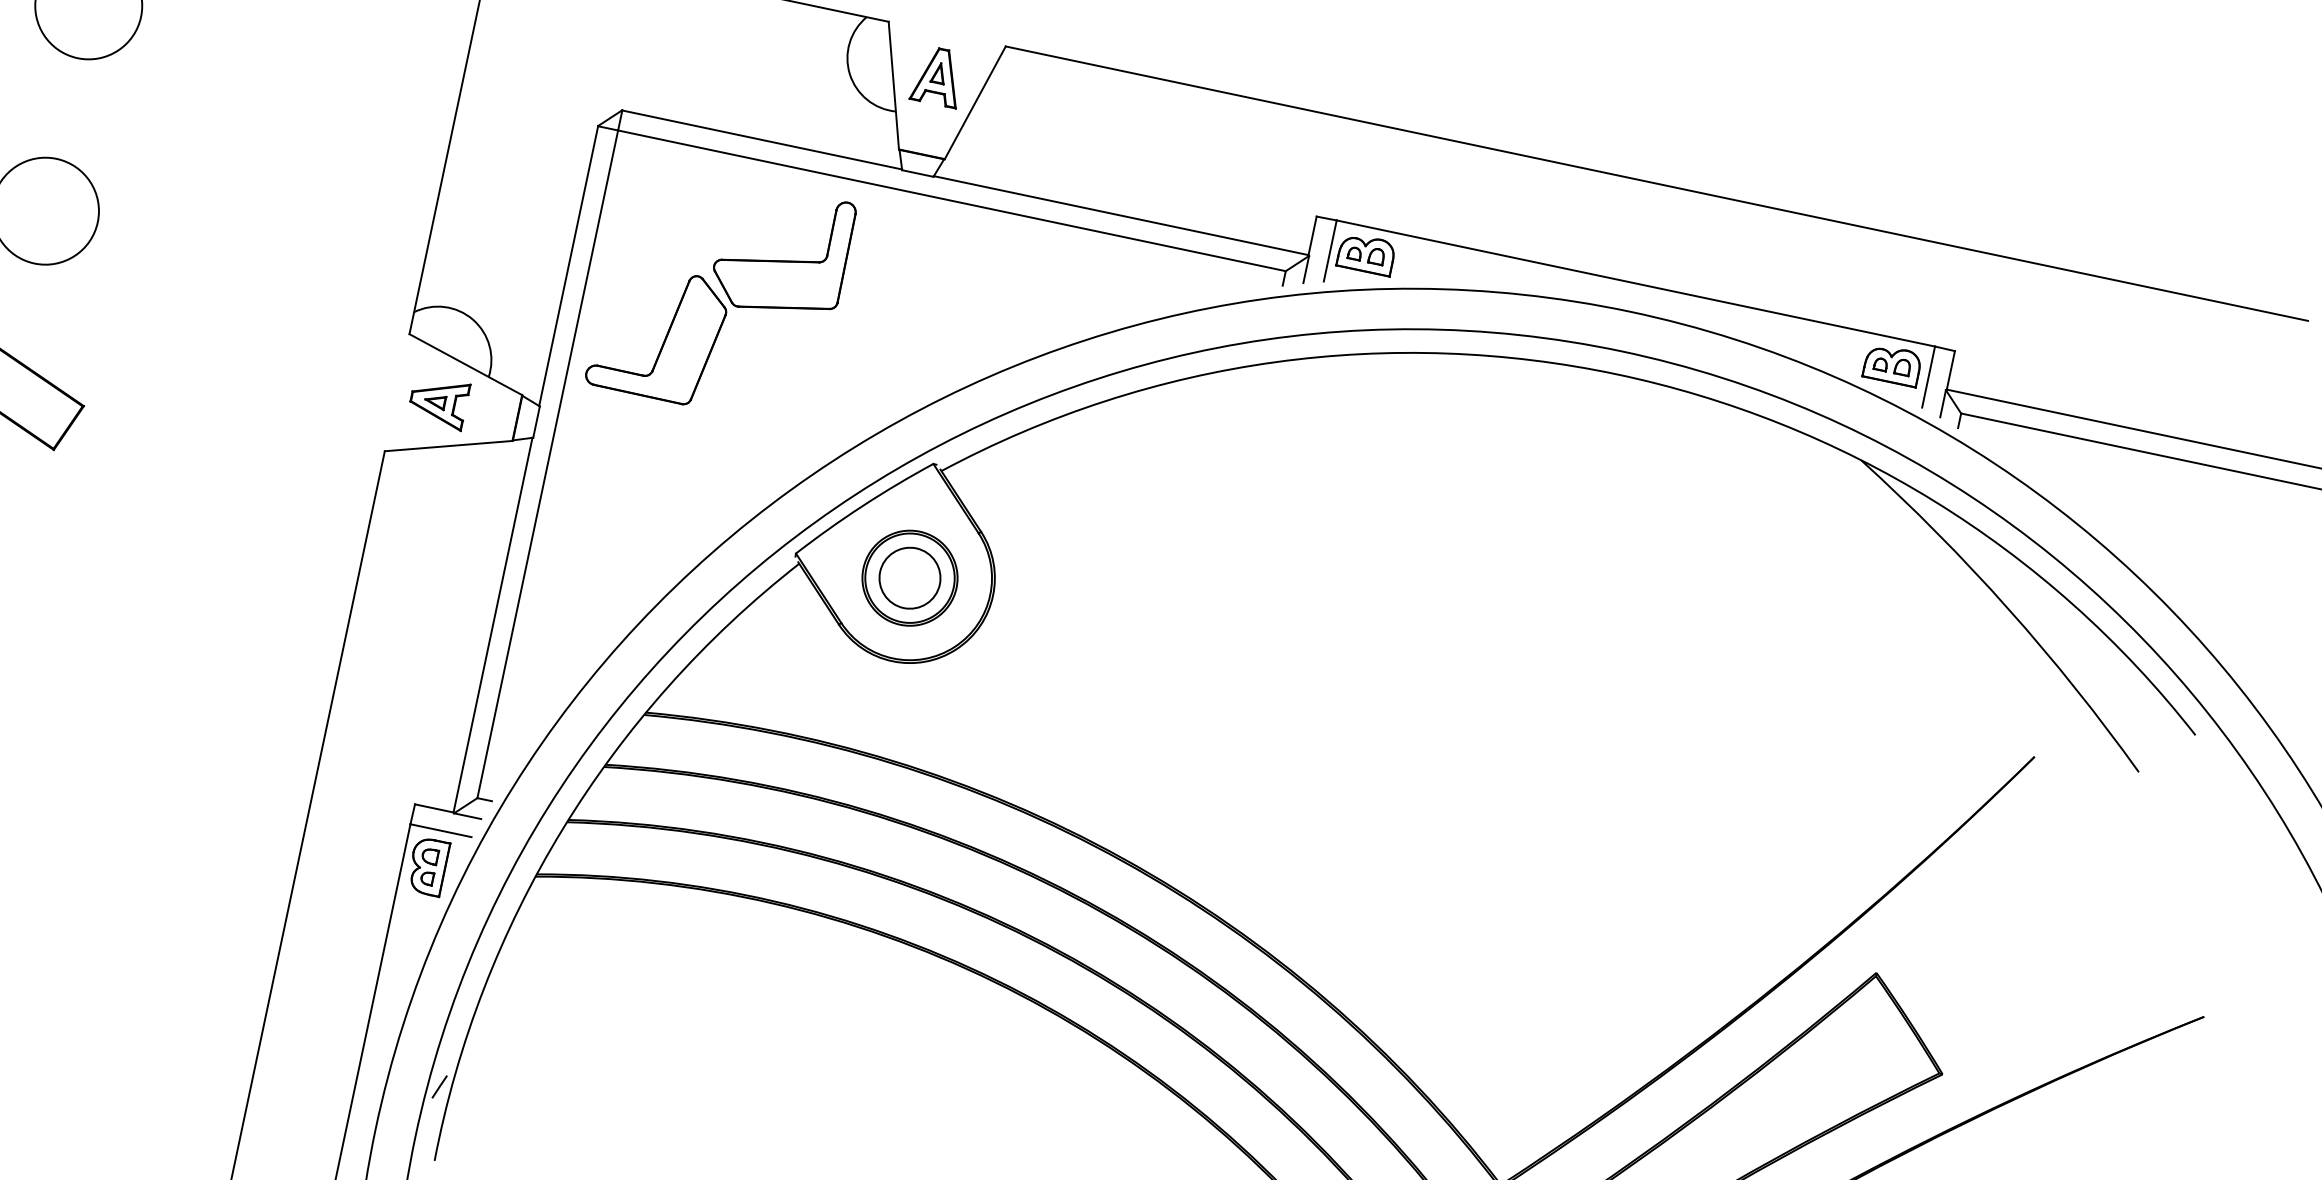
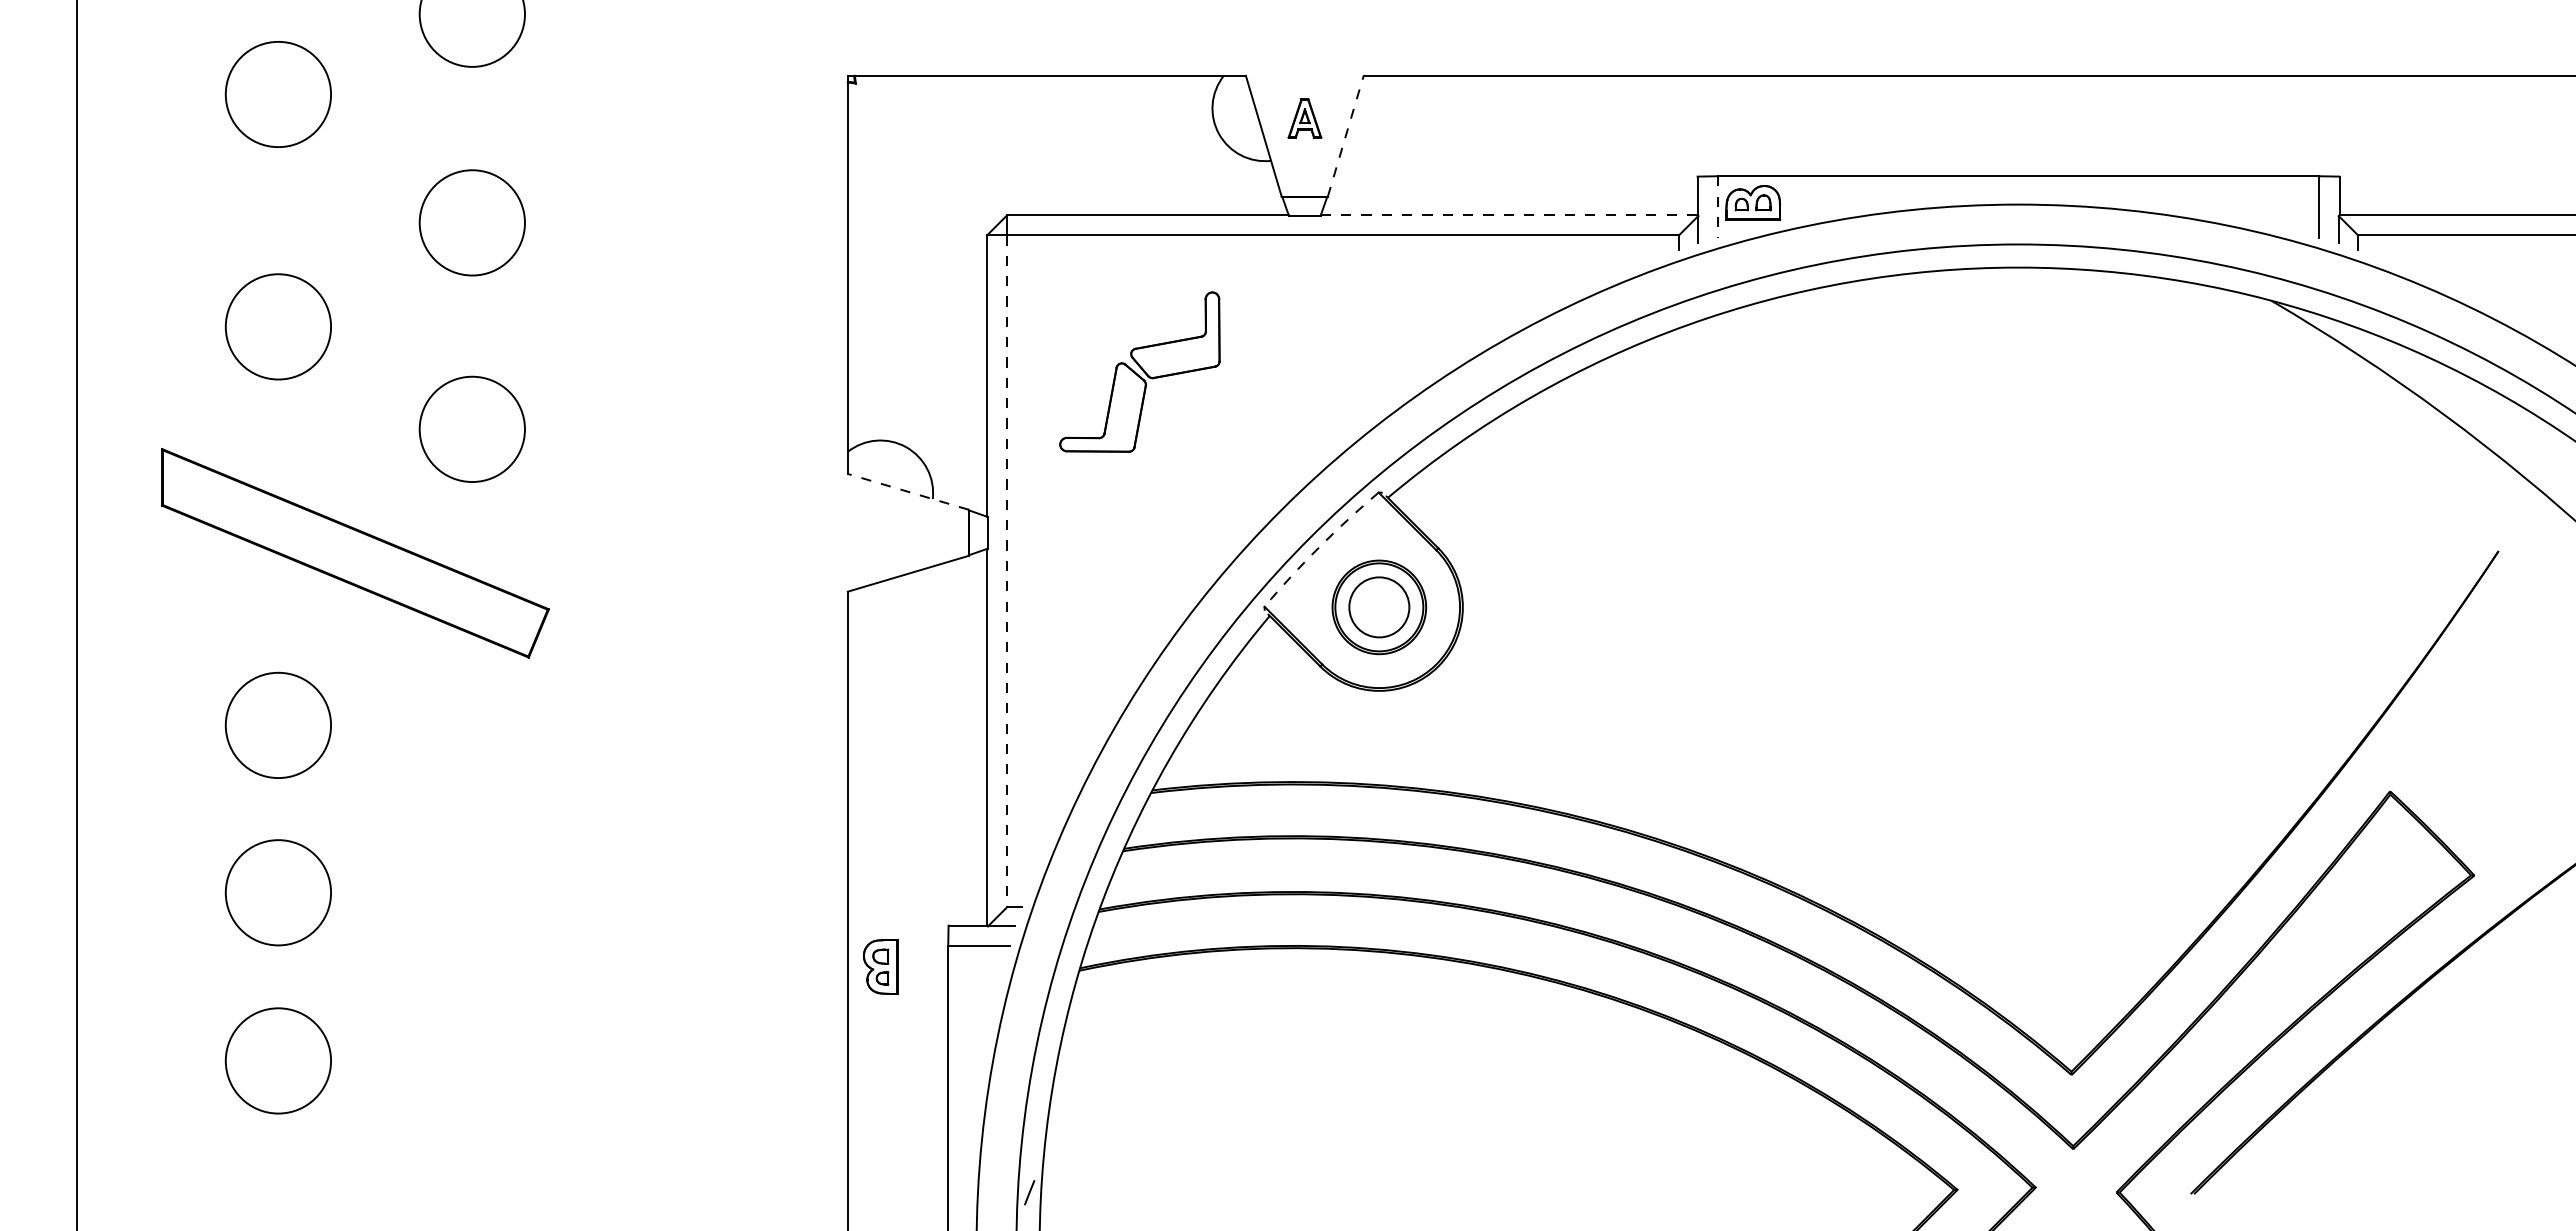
part: (938, 76) -> (1304, 118), size x0.7
line: (975, 101) -> (1345, 135), solid -> dashed
line: (1121, 215) -> (1509, 215), solid -> dashed
line: (1330, 250) -> (1717, 206), solid -> dashed
part: (720, 293) -> (1139, 371), size x0.7
line: (465, 364) -> (907, 491), solid -> dashed
part: (1892, 364) -> (2282, 202), removed
part: (438, 402) -> (889, 533), removed
line: (547, 464) -> (1007, 571), solid -> dashed
arc: (863, 506) -> (1319, 547), solid -> dashed
part: (427, 866) -> (880, 966), moved

